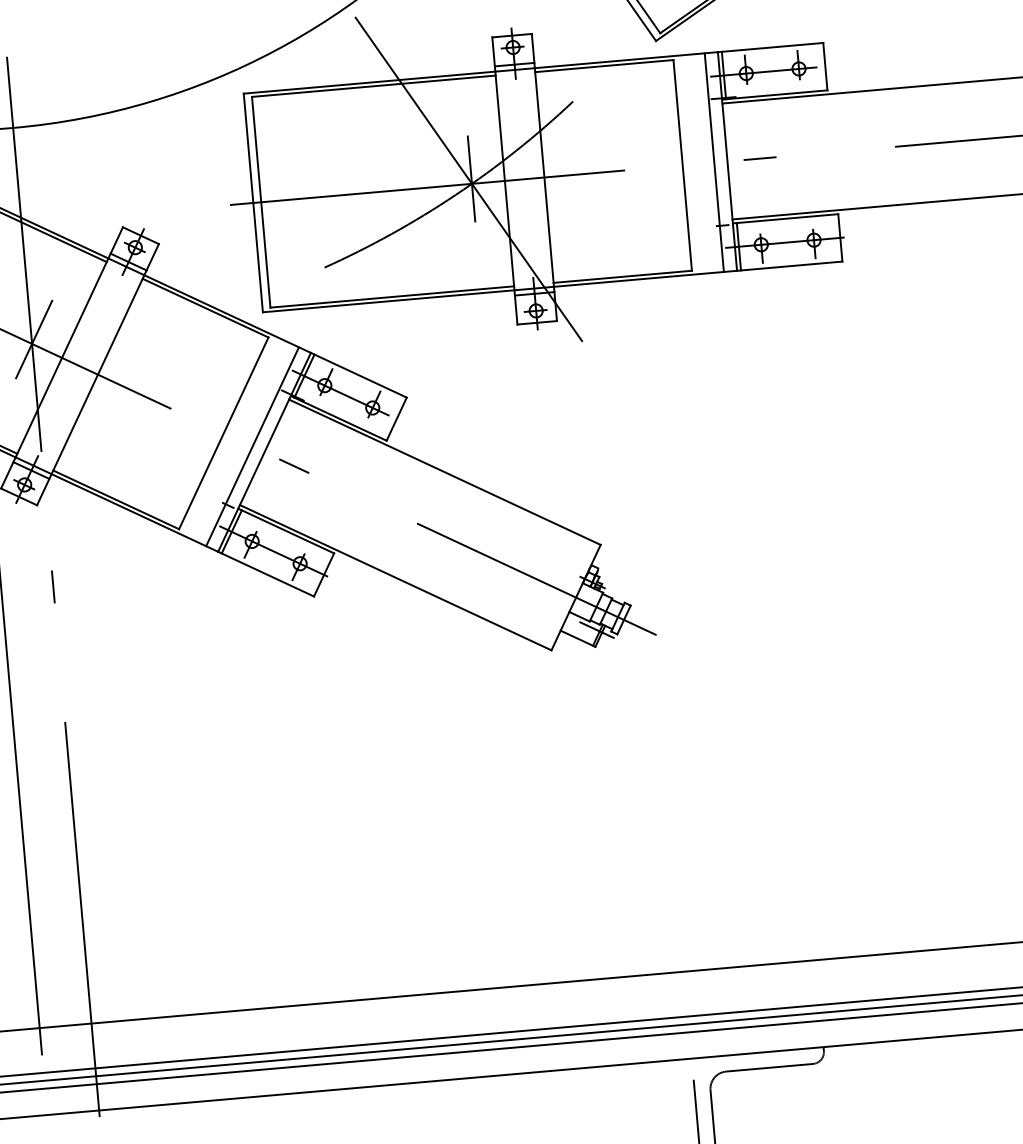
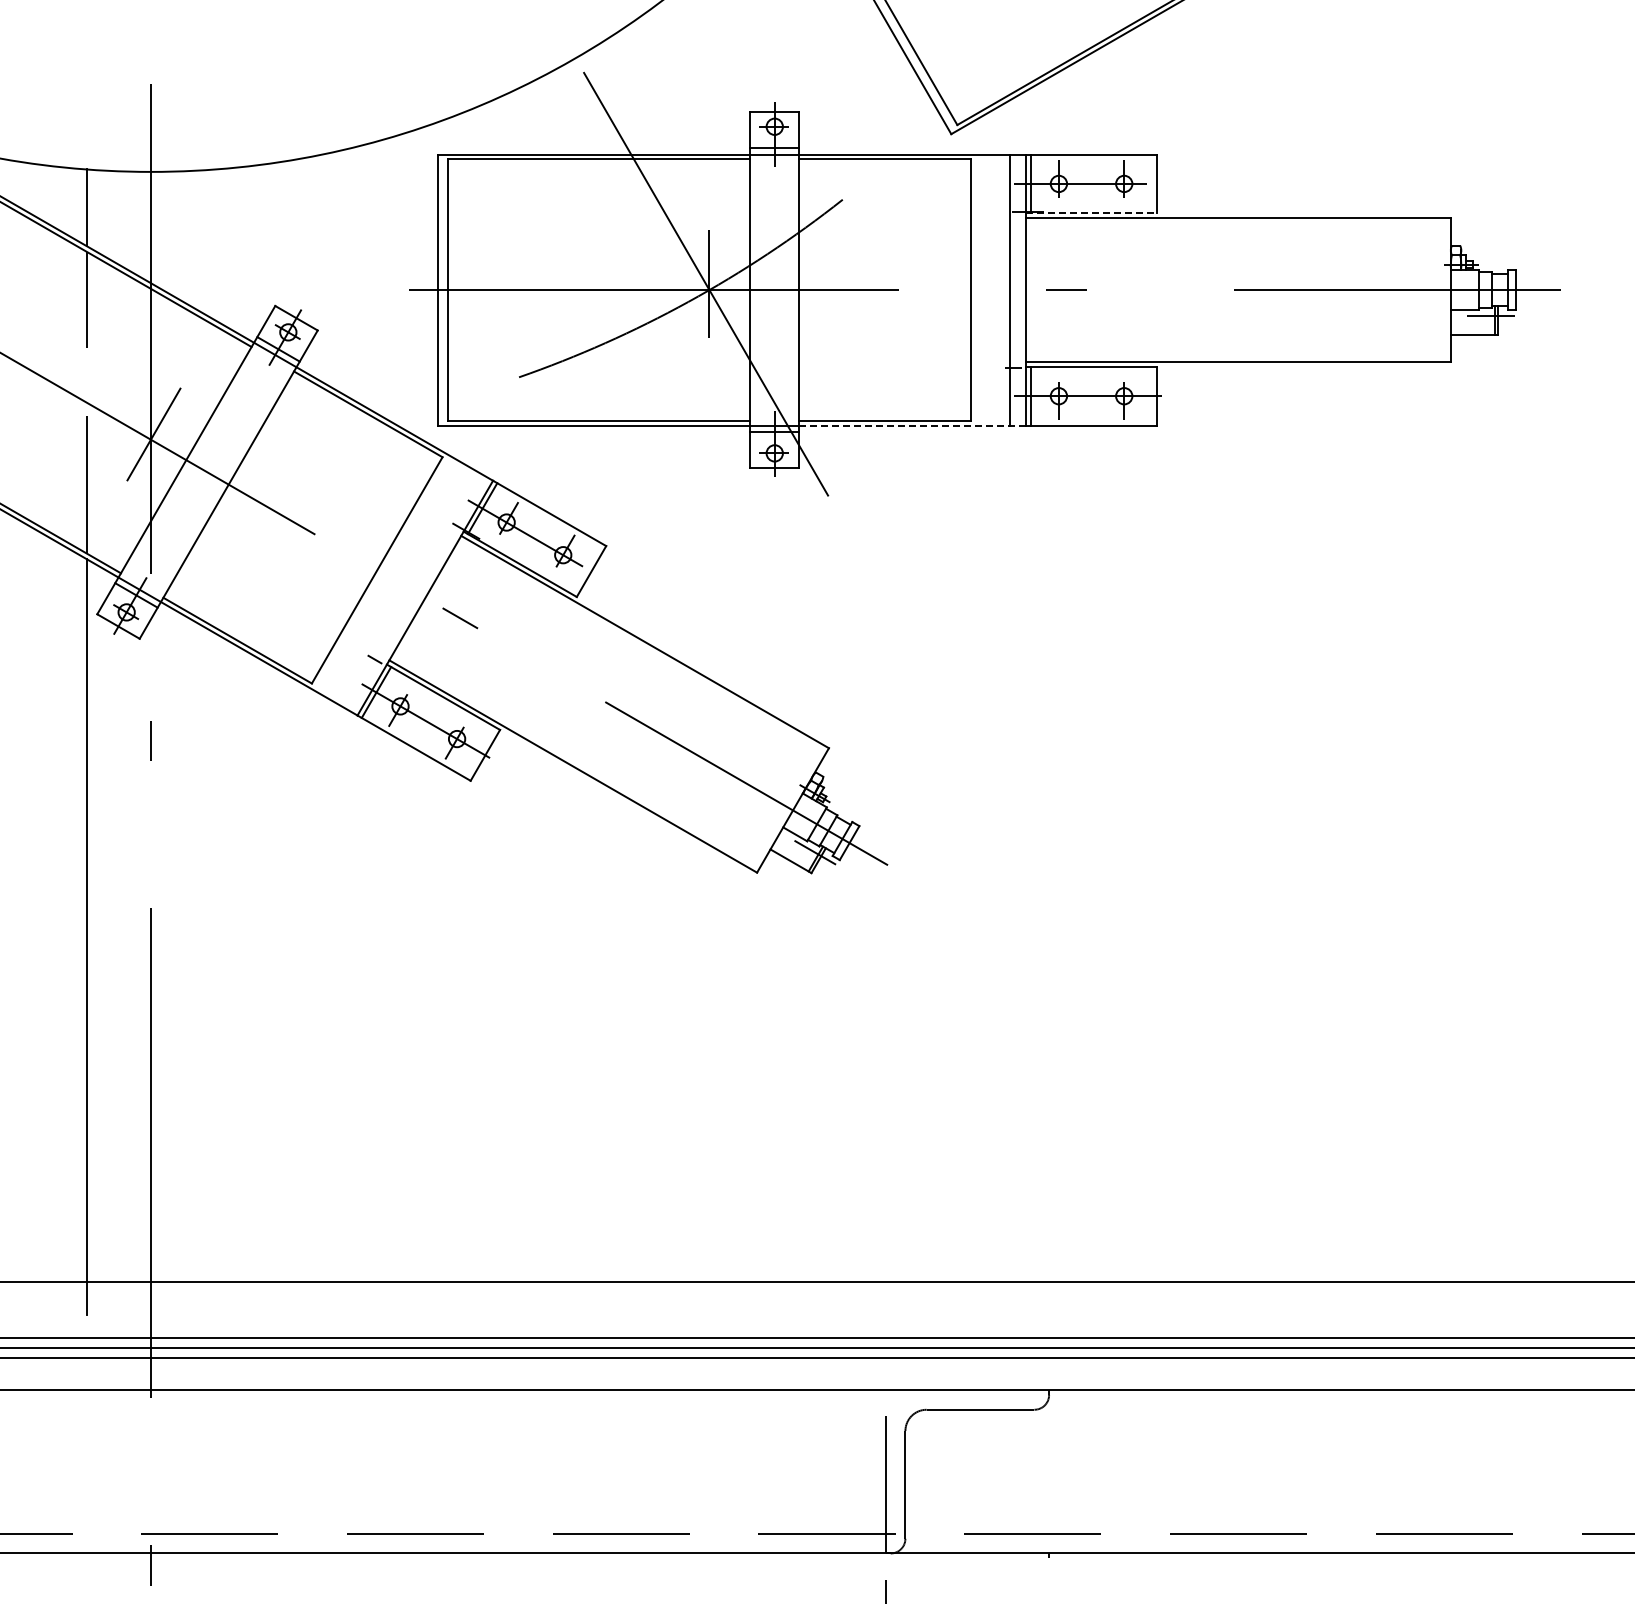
line: (775, 95) -> (1092, 213), solid -> dashed
line: (646, 278) -> (913, 425), solid -> dashed
line: (251, 446) -> (410, 589), removed

